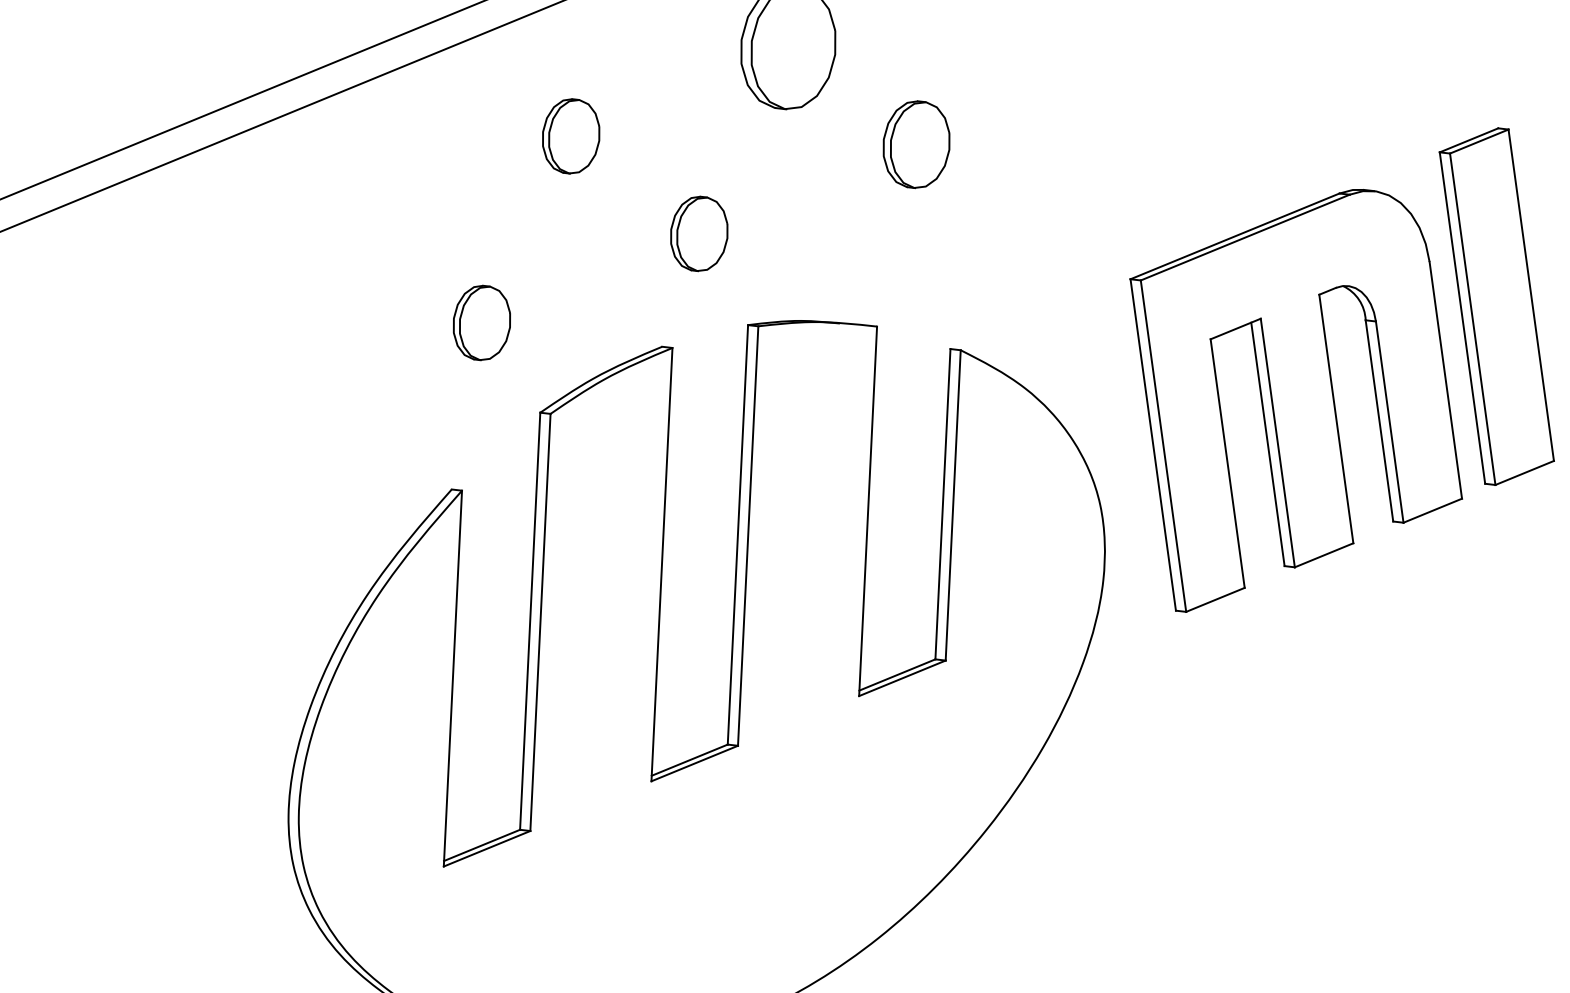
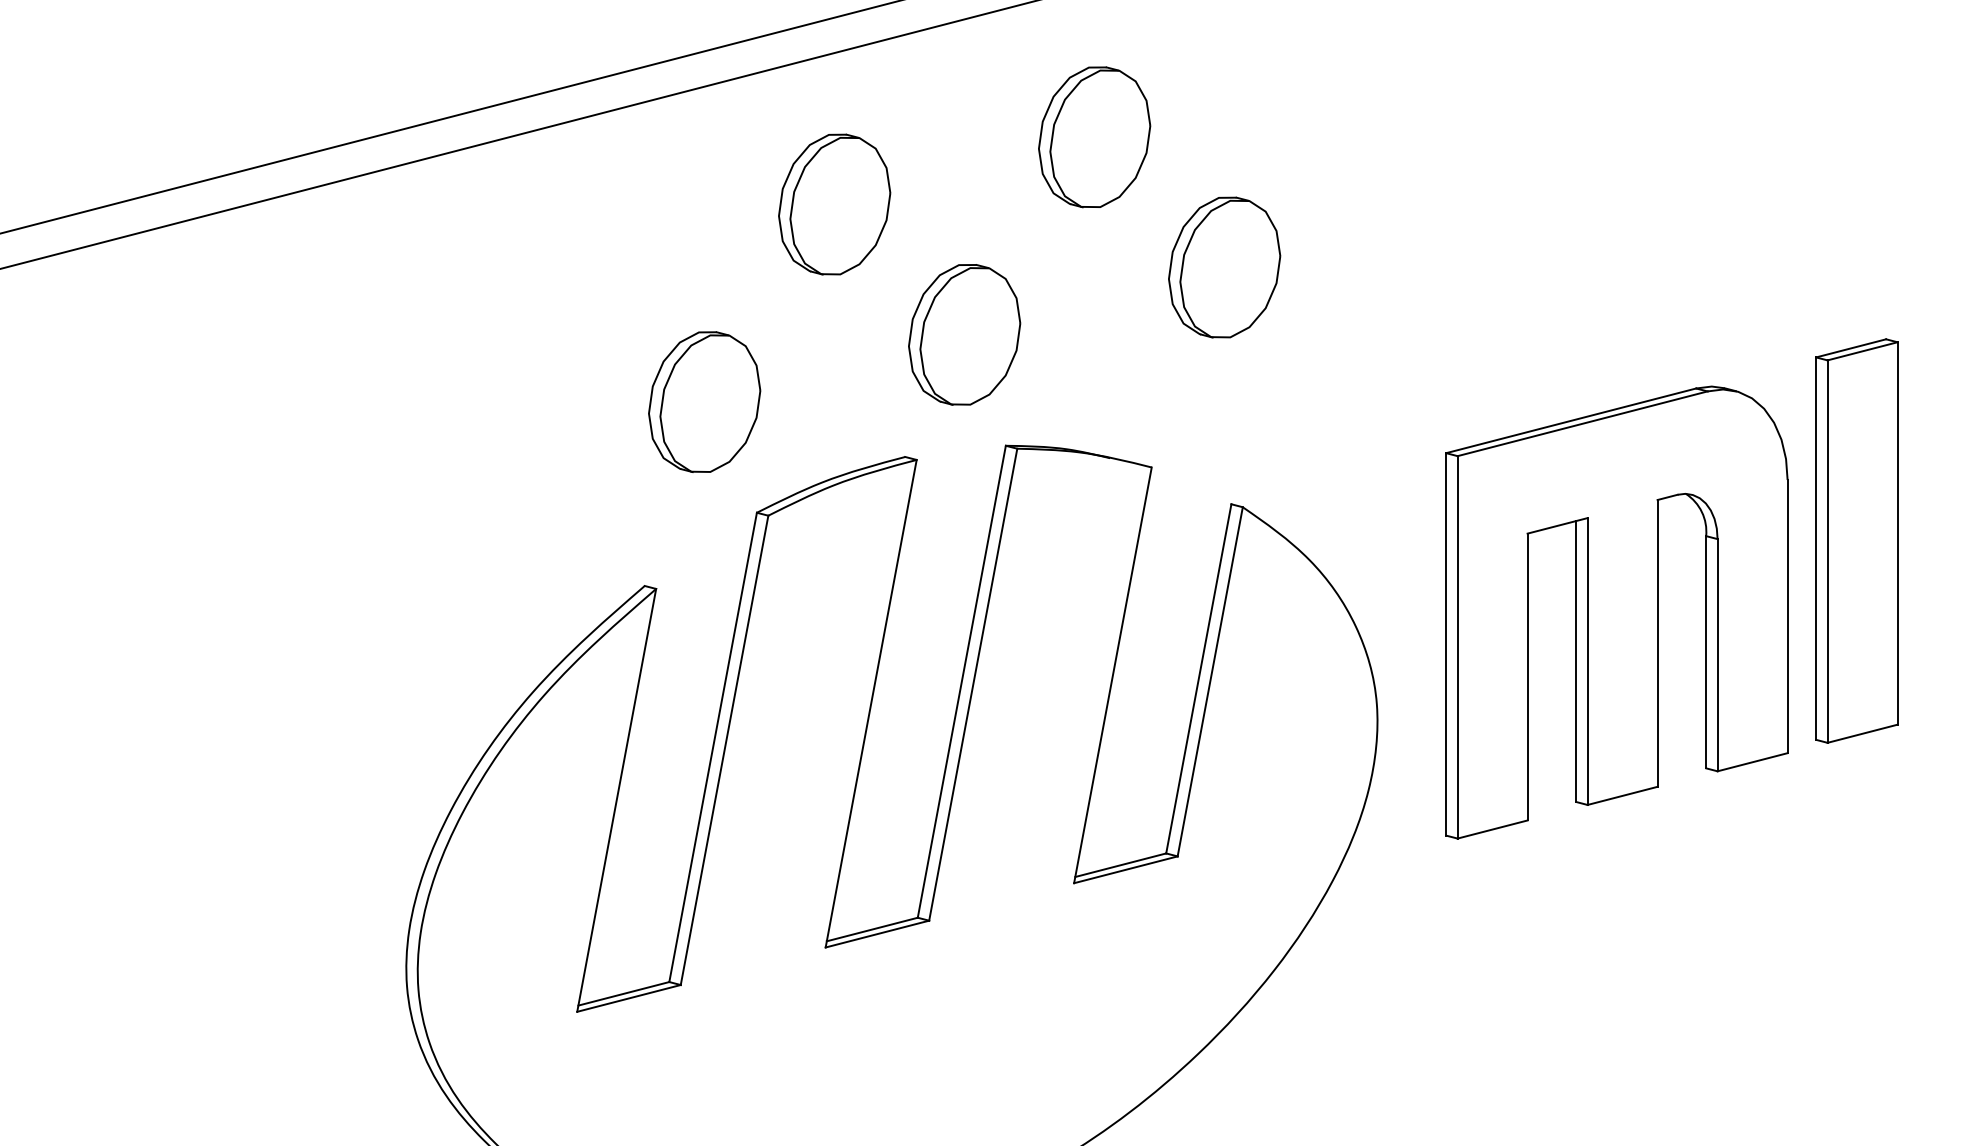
part: (570, 136) -> (834, 204), size x1.67
part: (916, 144) -> (1224, 267), size x1.43
part: (699, 233) -> (964, 334), size x1.67
part: (481, 322) -> (704, 401), size x1.67

